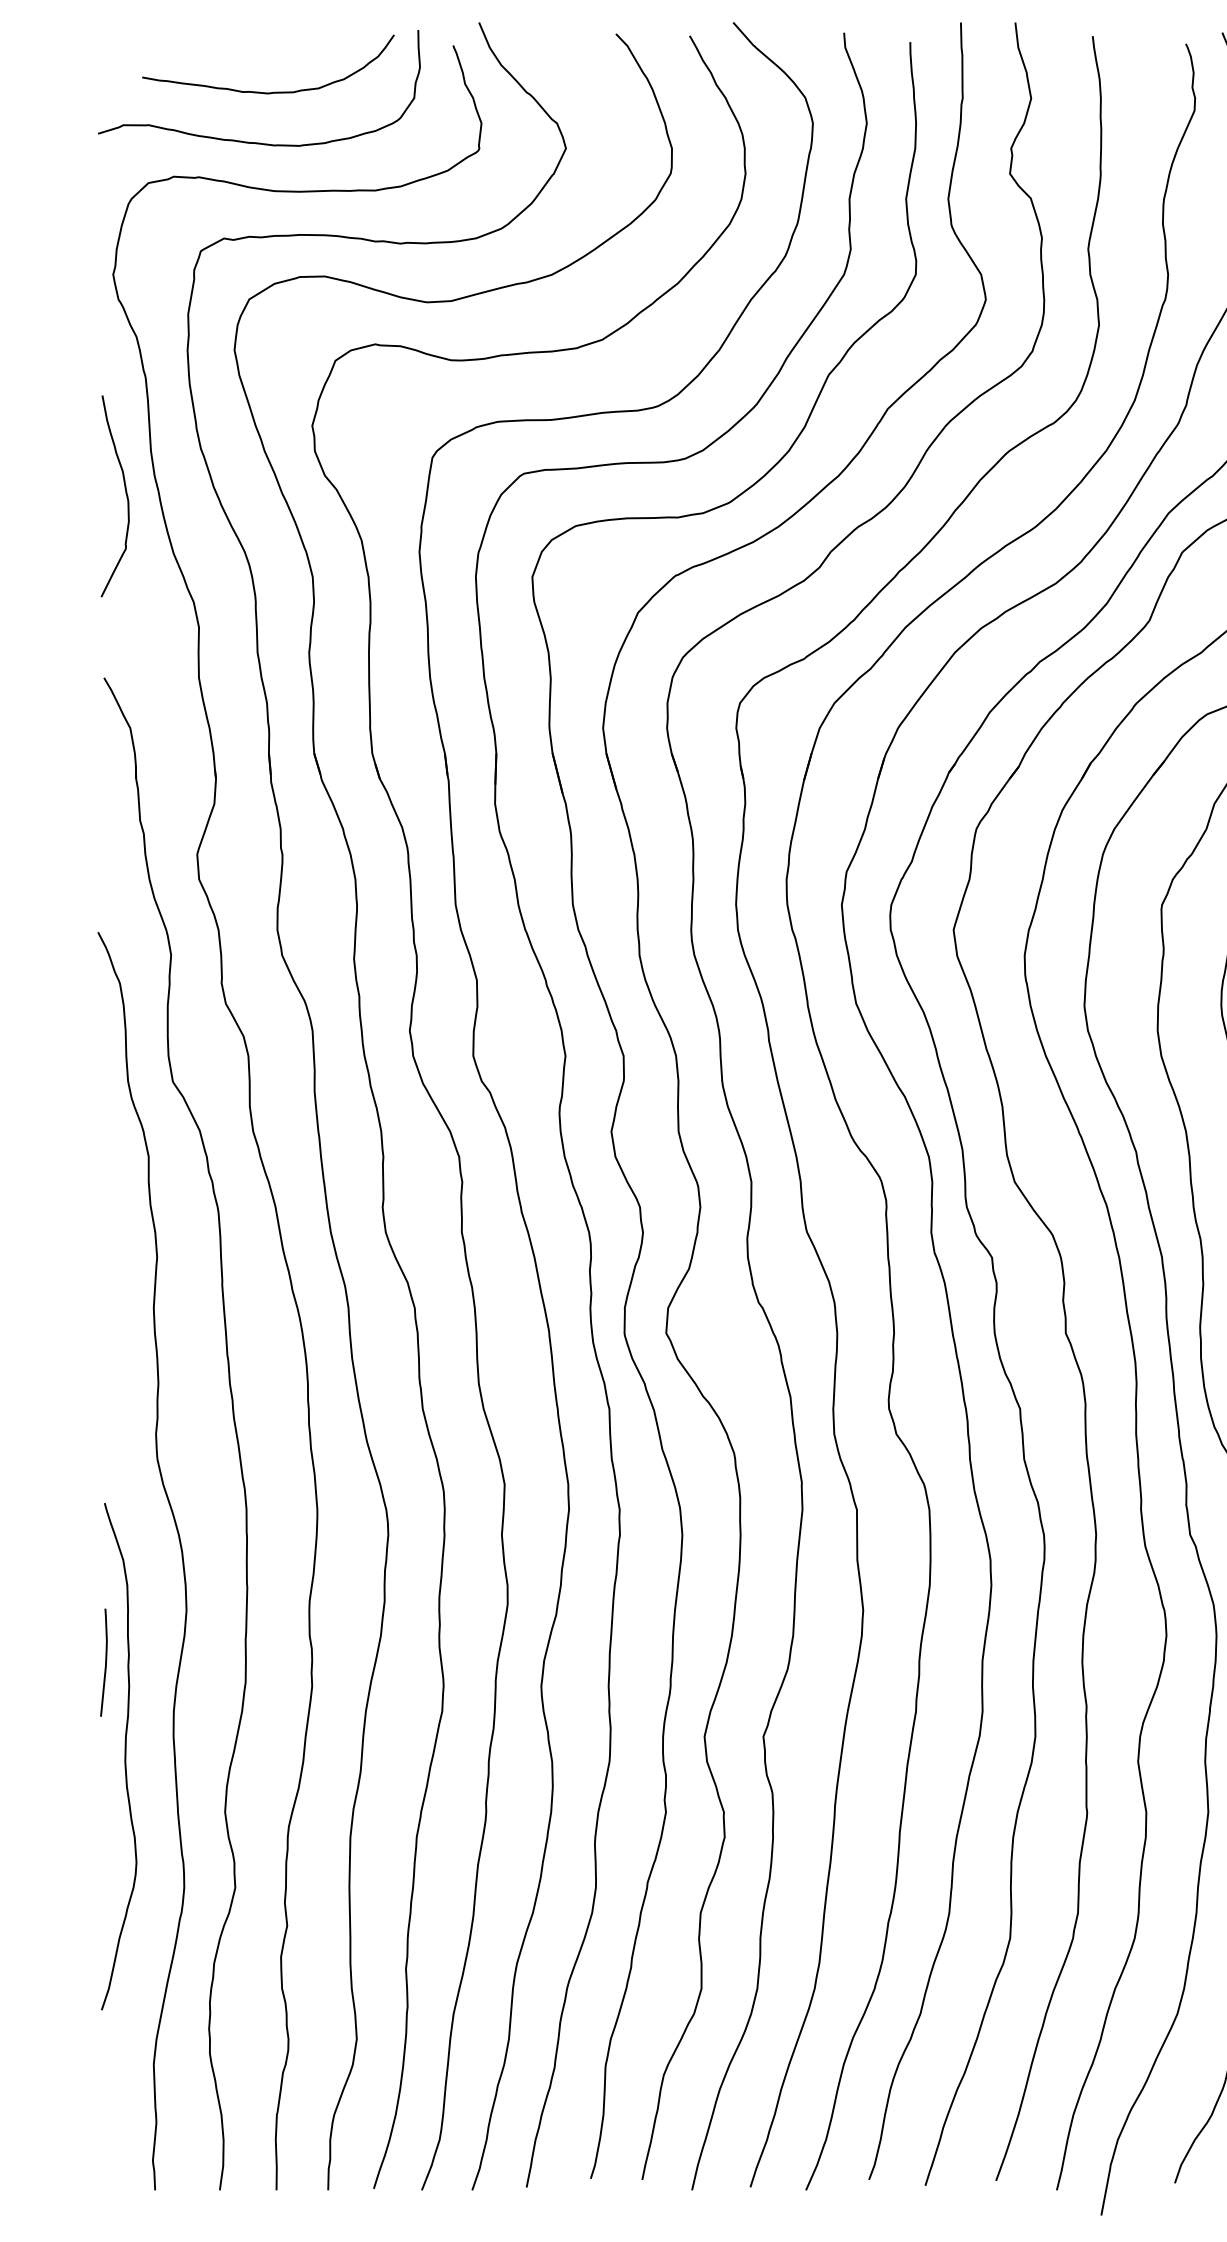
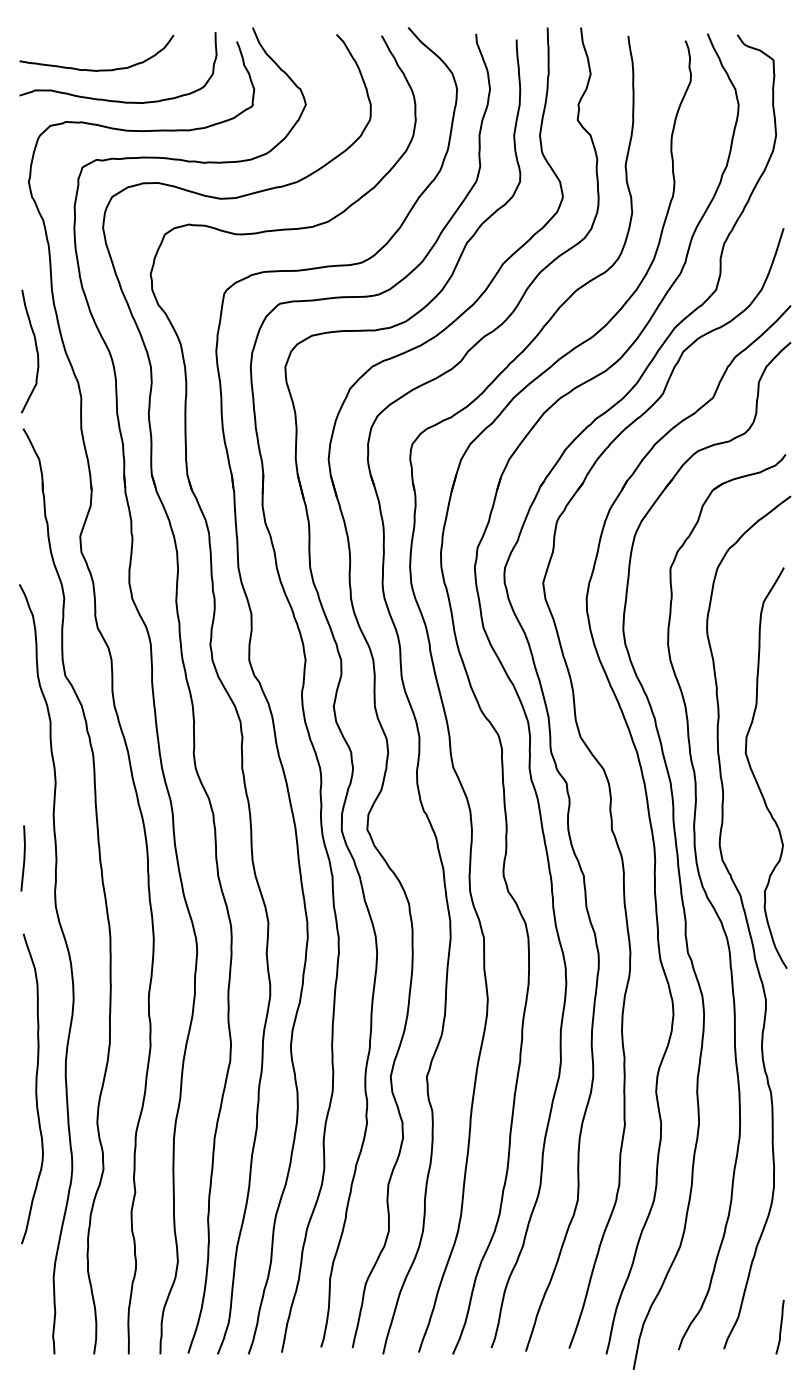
curve: (264, 91) -> (94, 69), moved
curve: (124, 491) -> (35, 348), moved
curve: (104, 1662) -> (23, 858), moved

